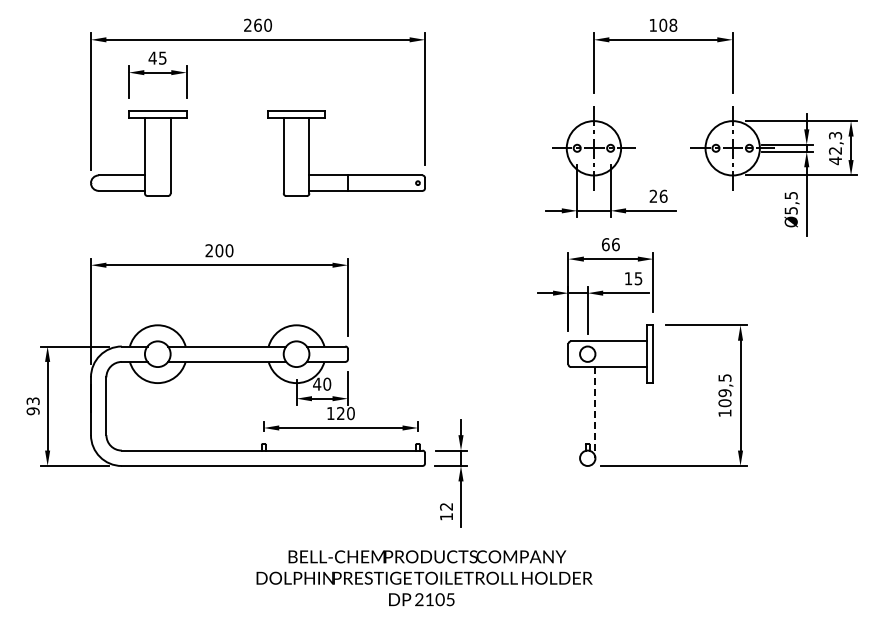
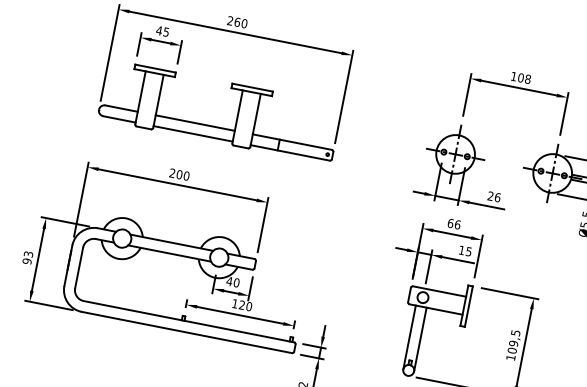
line: (226, 175) -> (194, 123), added
line: (226, 190) -> (192, 133), added
line: (580, 412) -> (409, 337), added
line: (595, 412) -> (420, 339), dashed -> solid

